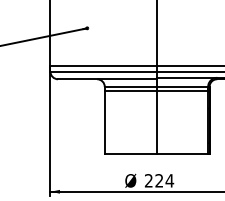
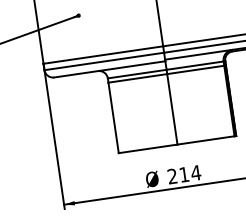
text: (159, 180) -> (184, 174), 224 -> 214

